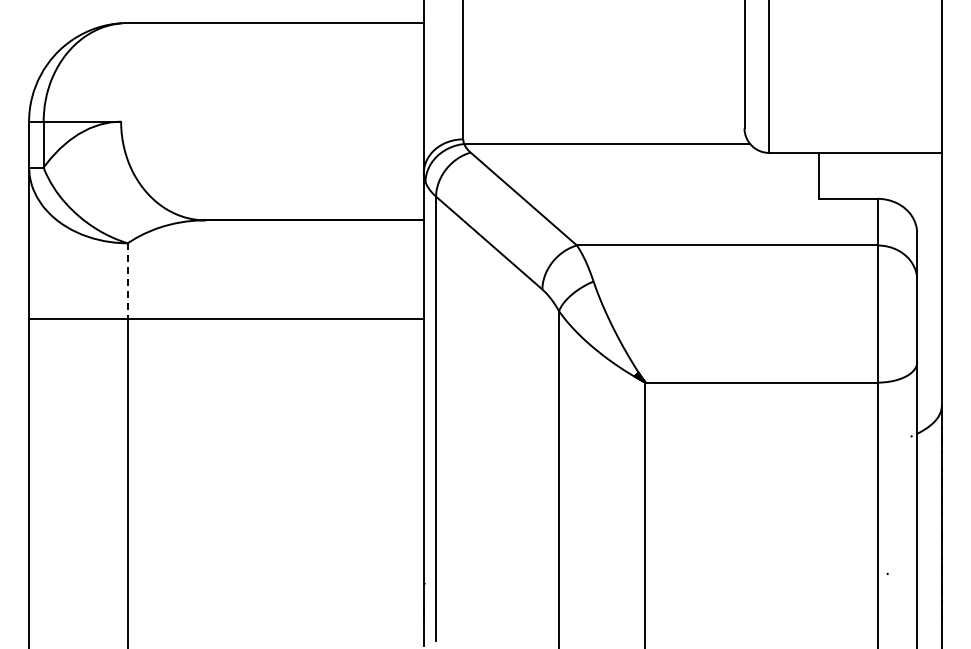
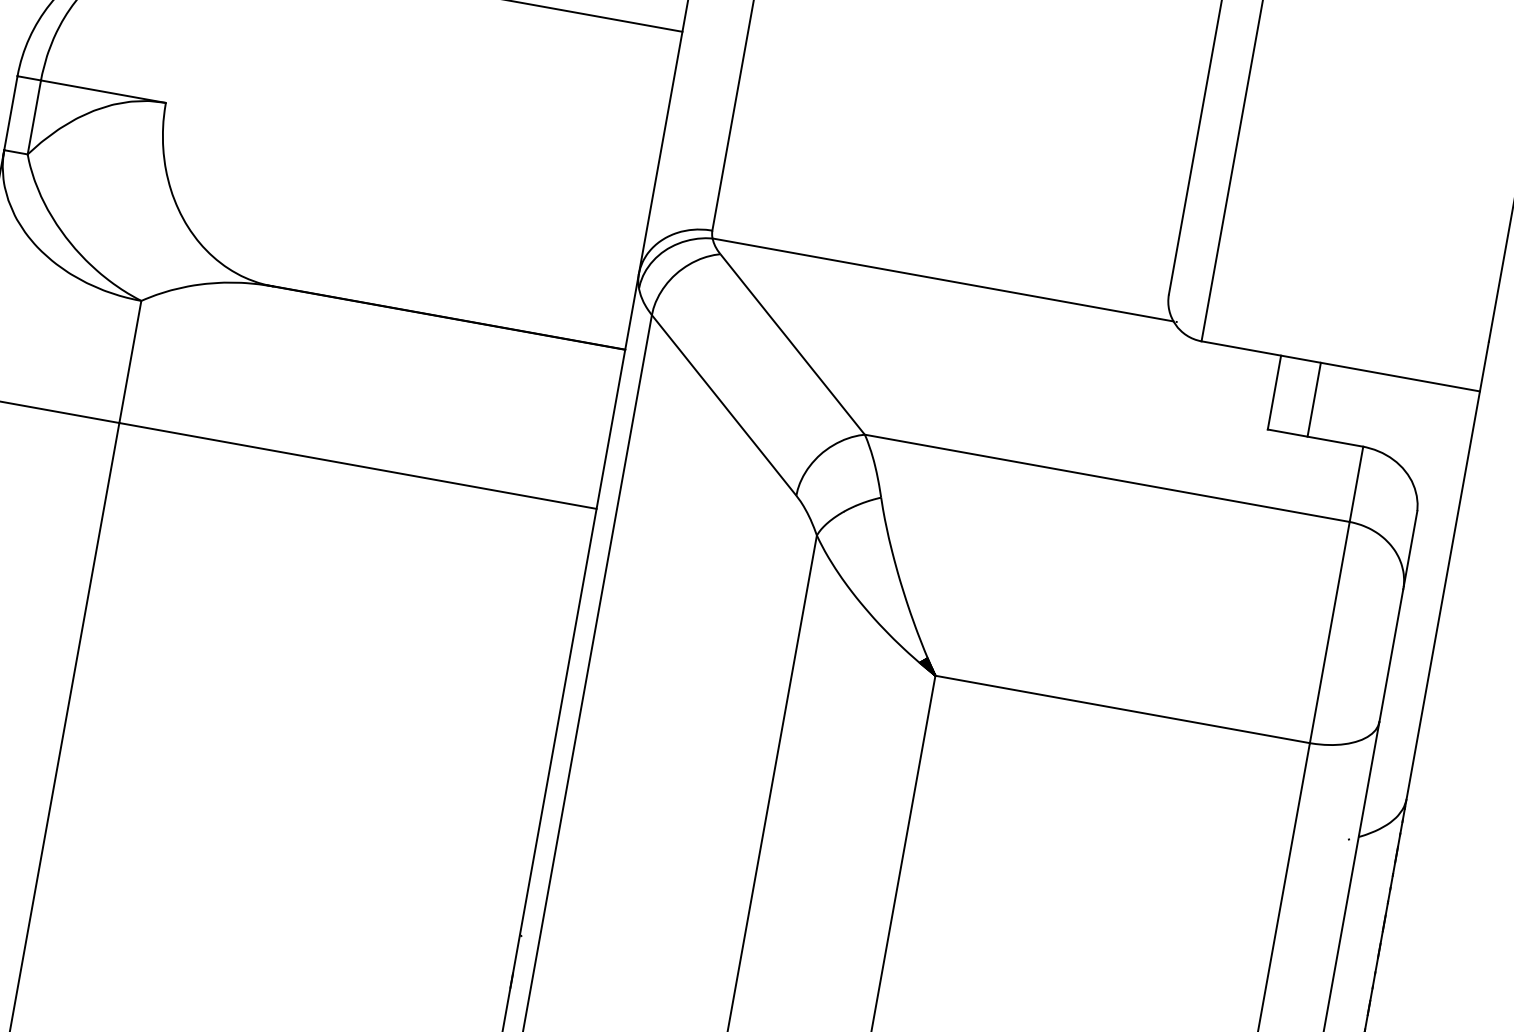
line: (843, 175) -> (1314, 399), added
line: (127, 281) -> (129, 362), dashed -> solid

